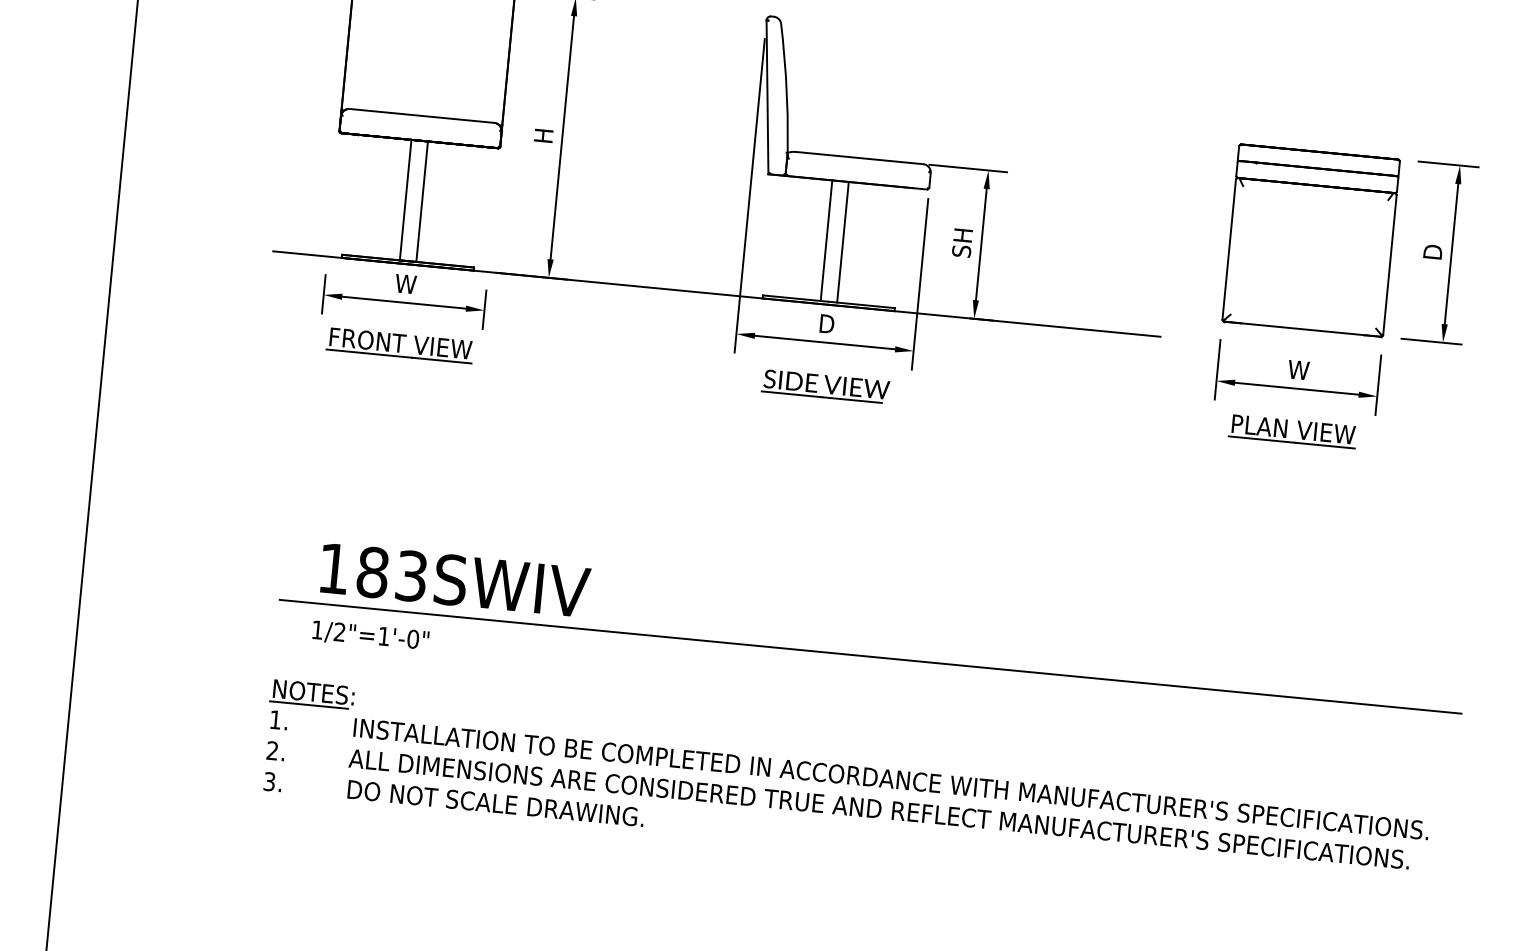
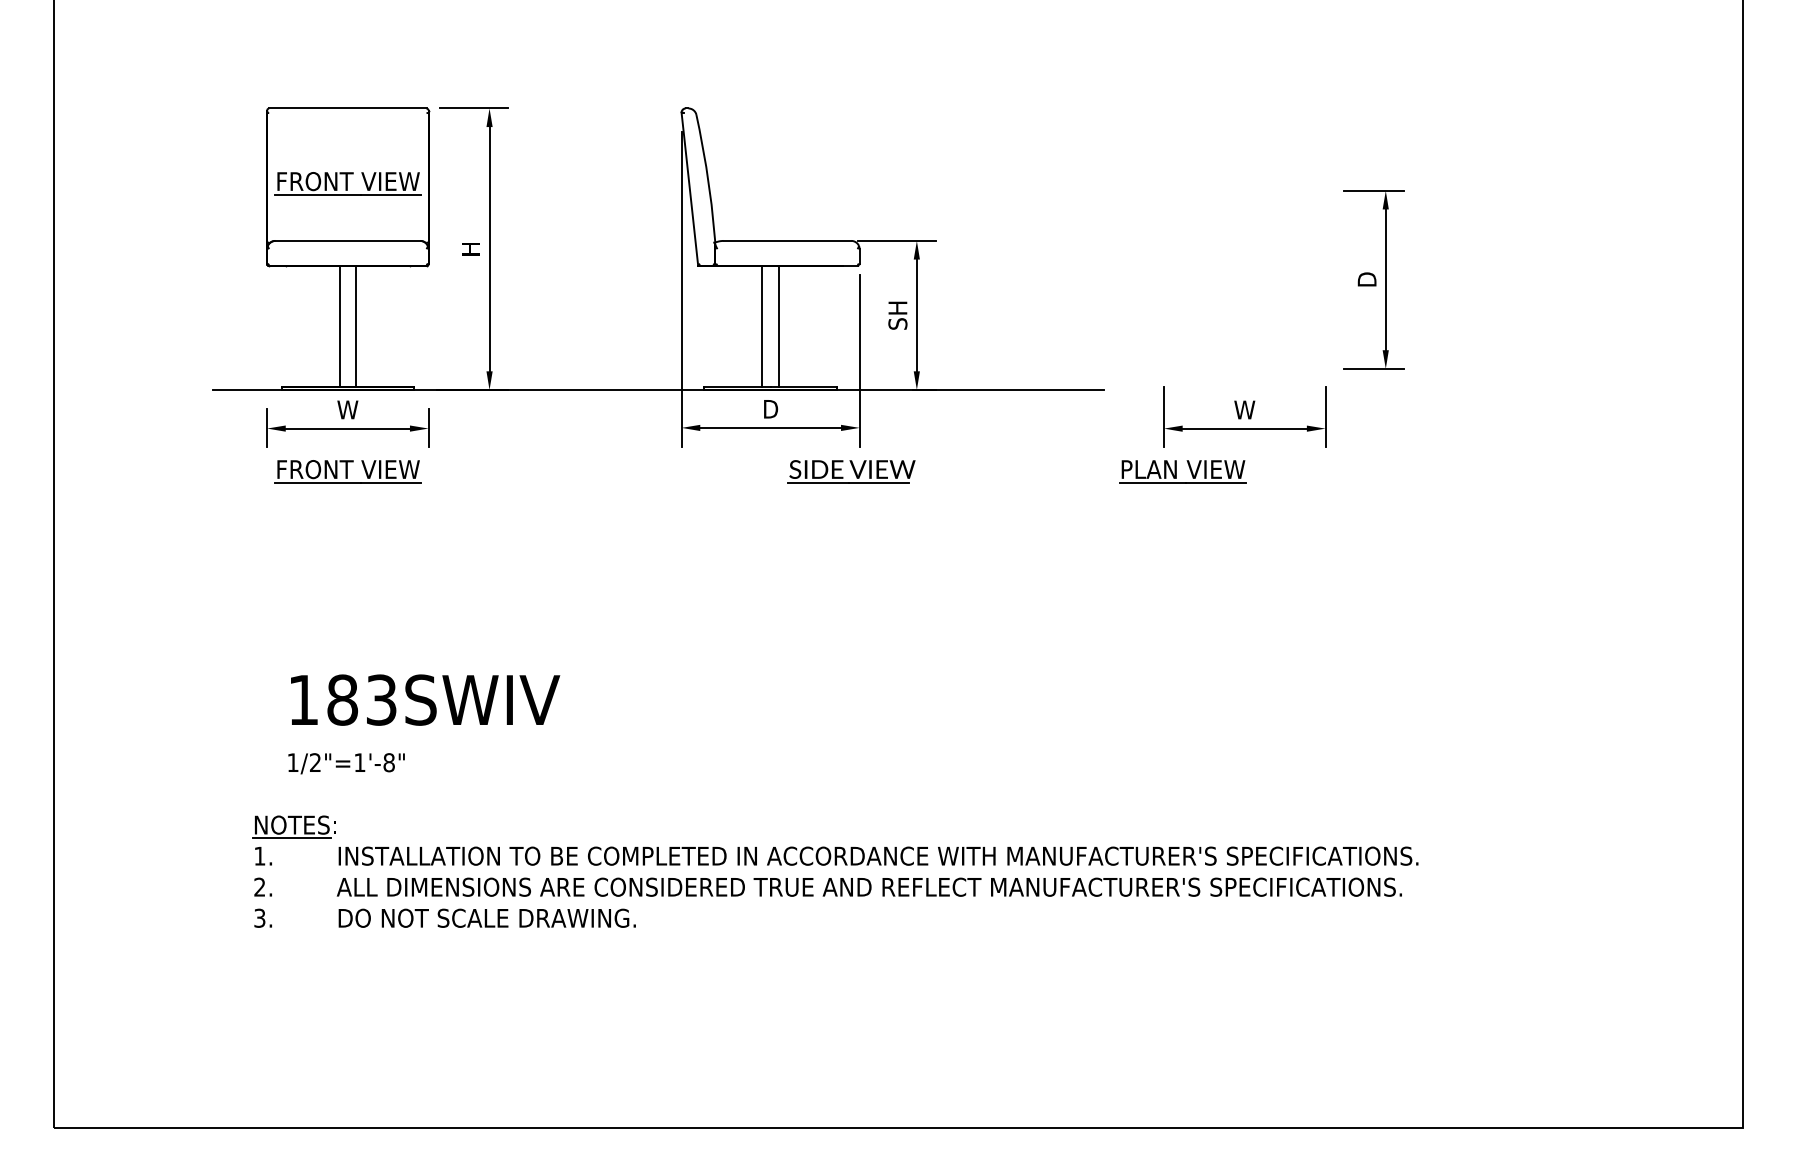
part: (427, 58) -> (347, 183), added
part: (1310, 241) -> (1244, 280), removed
part: (825, 386) -> (851, 471), moved
part: (1292, 431) -> (1182, 471), moved
text: (412, 638) -> (388, 762), 1/2"=1'-0" -> 1/2"=1'-8"
line: (869, 656) -> (845, 736), removed

